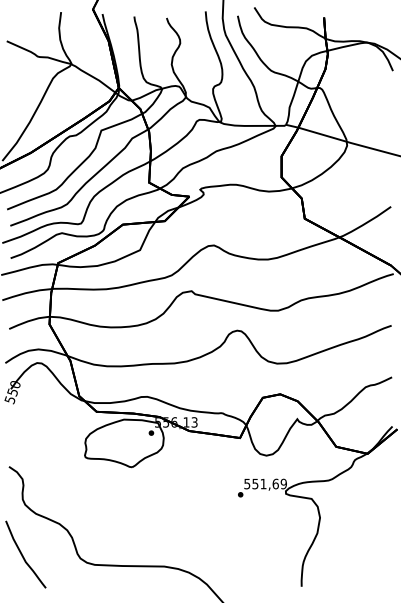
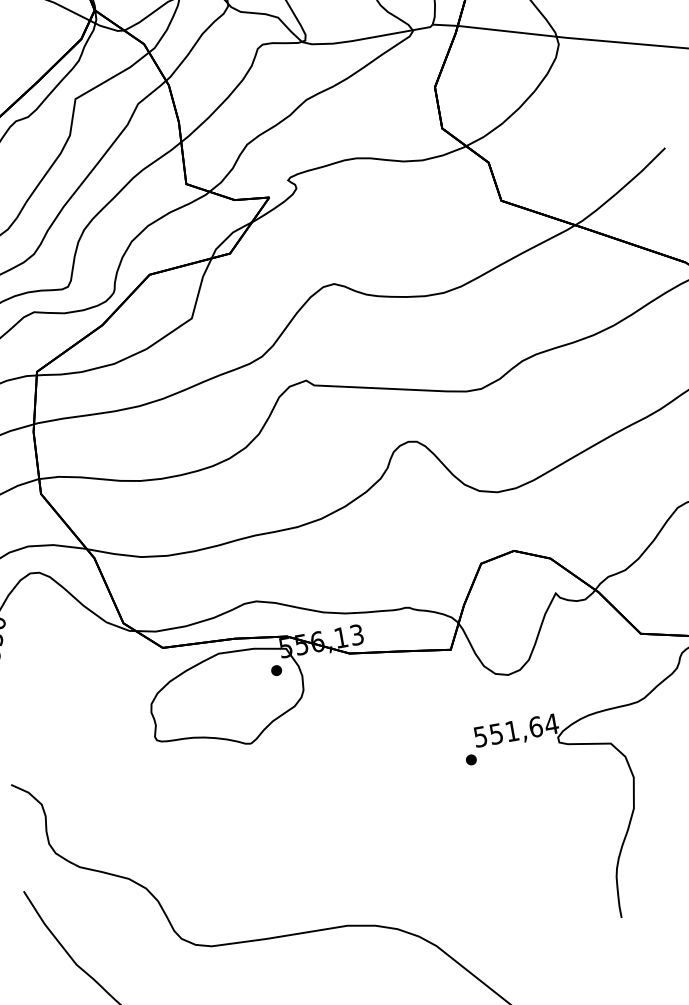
text: (283, 483) -> (550, 723), 551,69 -> 551,64

